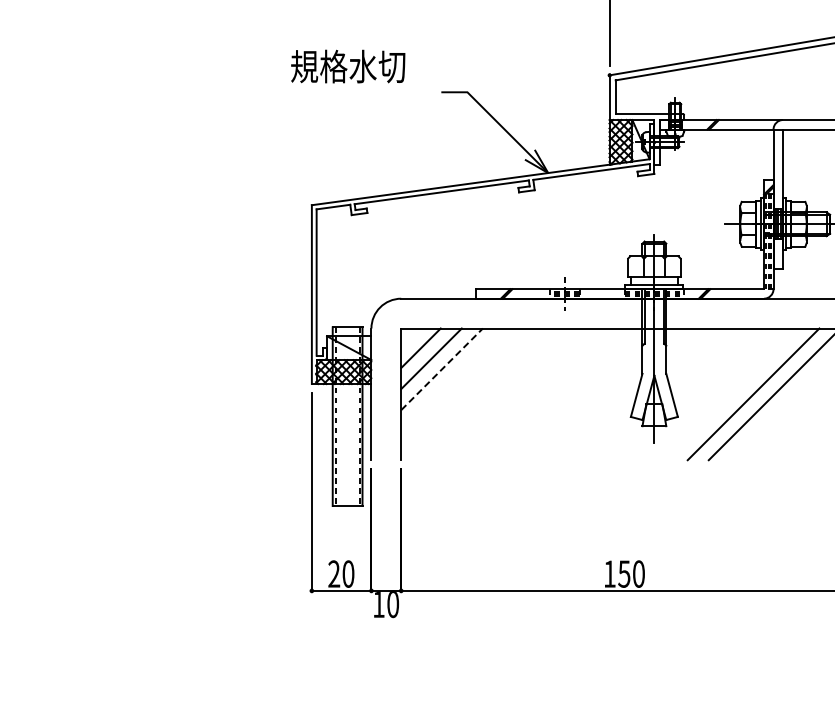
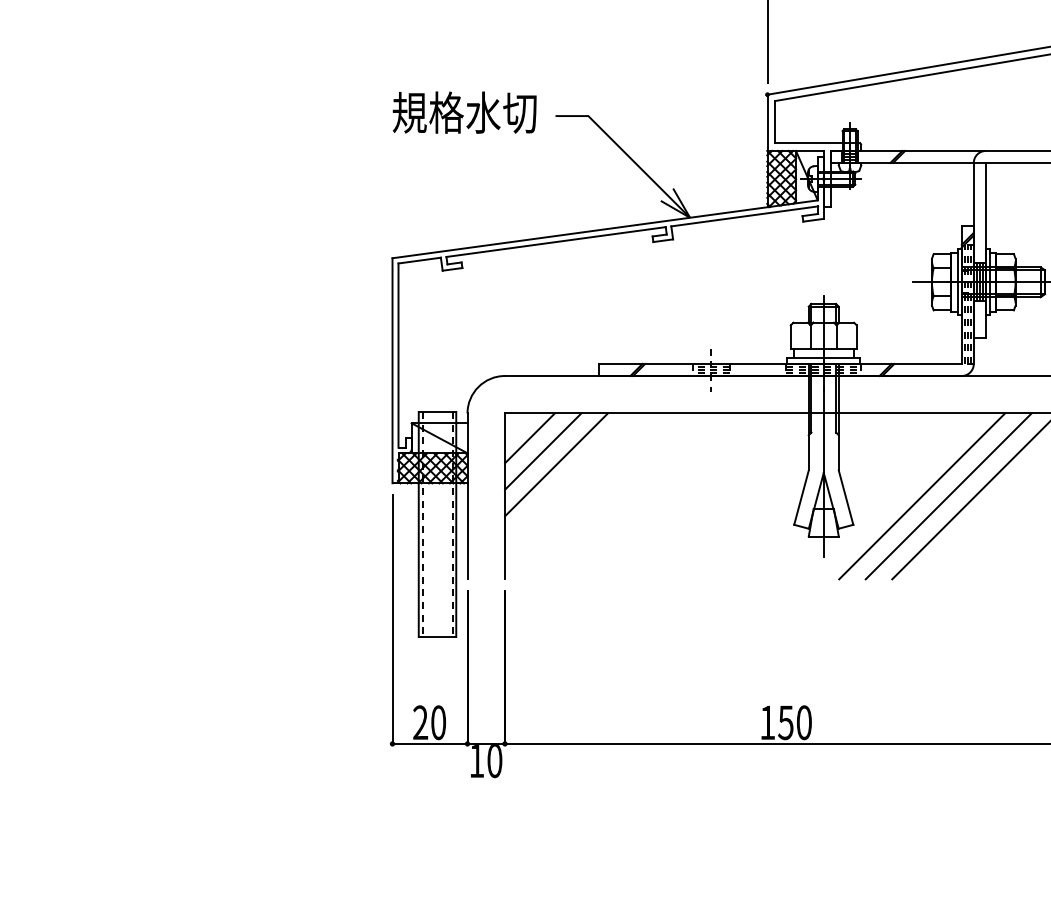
text: (348, 66) -> (465, 112), moved
line: (442, 369) -> (556, 465), dashed -> solid
line: (732, 394) -> (922, 496), added

